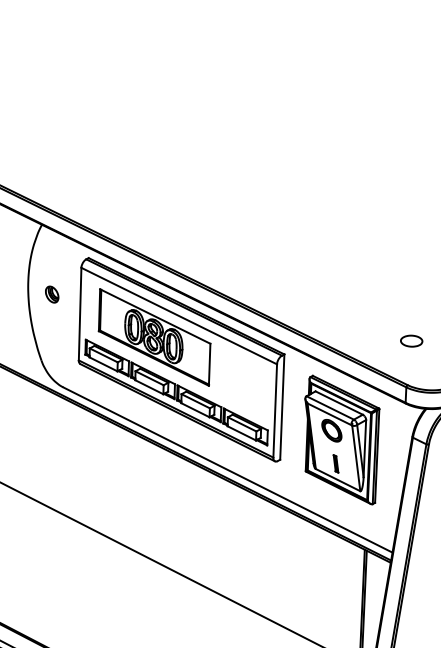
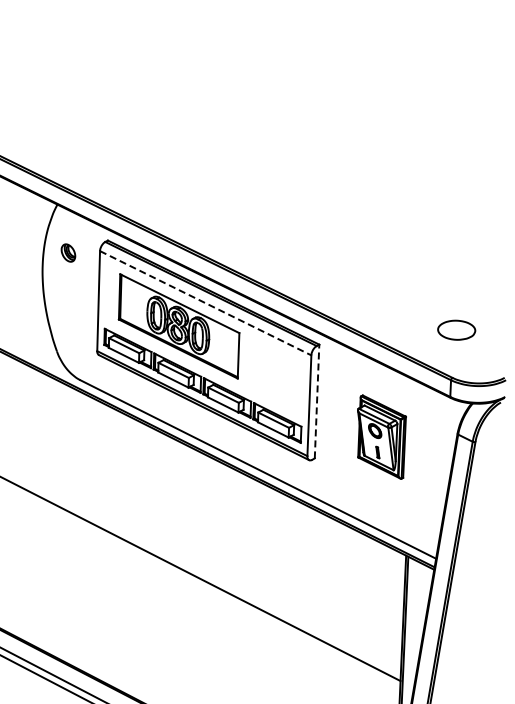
part: (52, 294) -> (68, 252), moved
line: (179, 316) -> (205, 303), solid -> dashed
part: (411, 341) -> (456, 330), size x1.6
line: (282, 407) -> (317, 401), solid -> dashed
part: (341, 439) -> (381, 436), size x0.6

